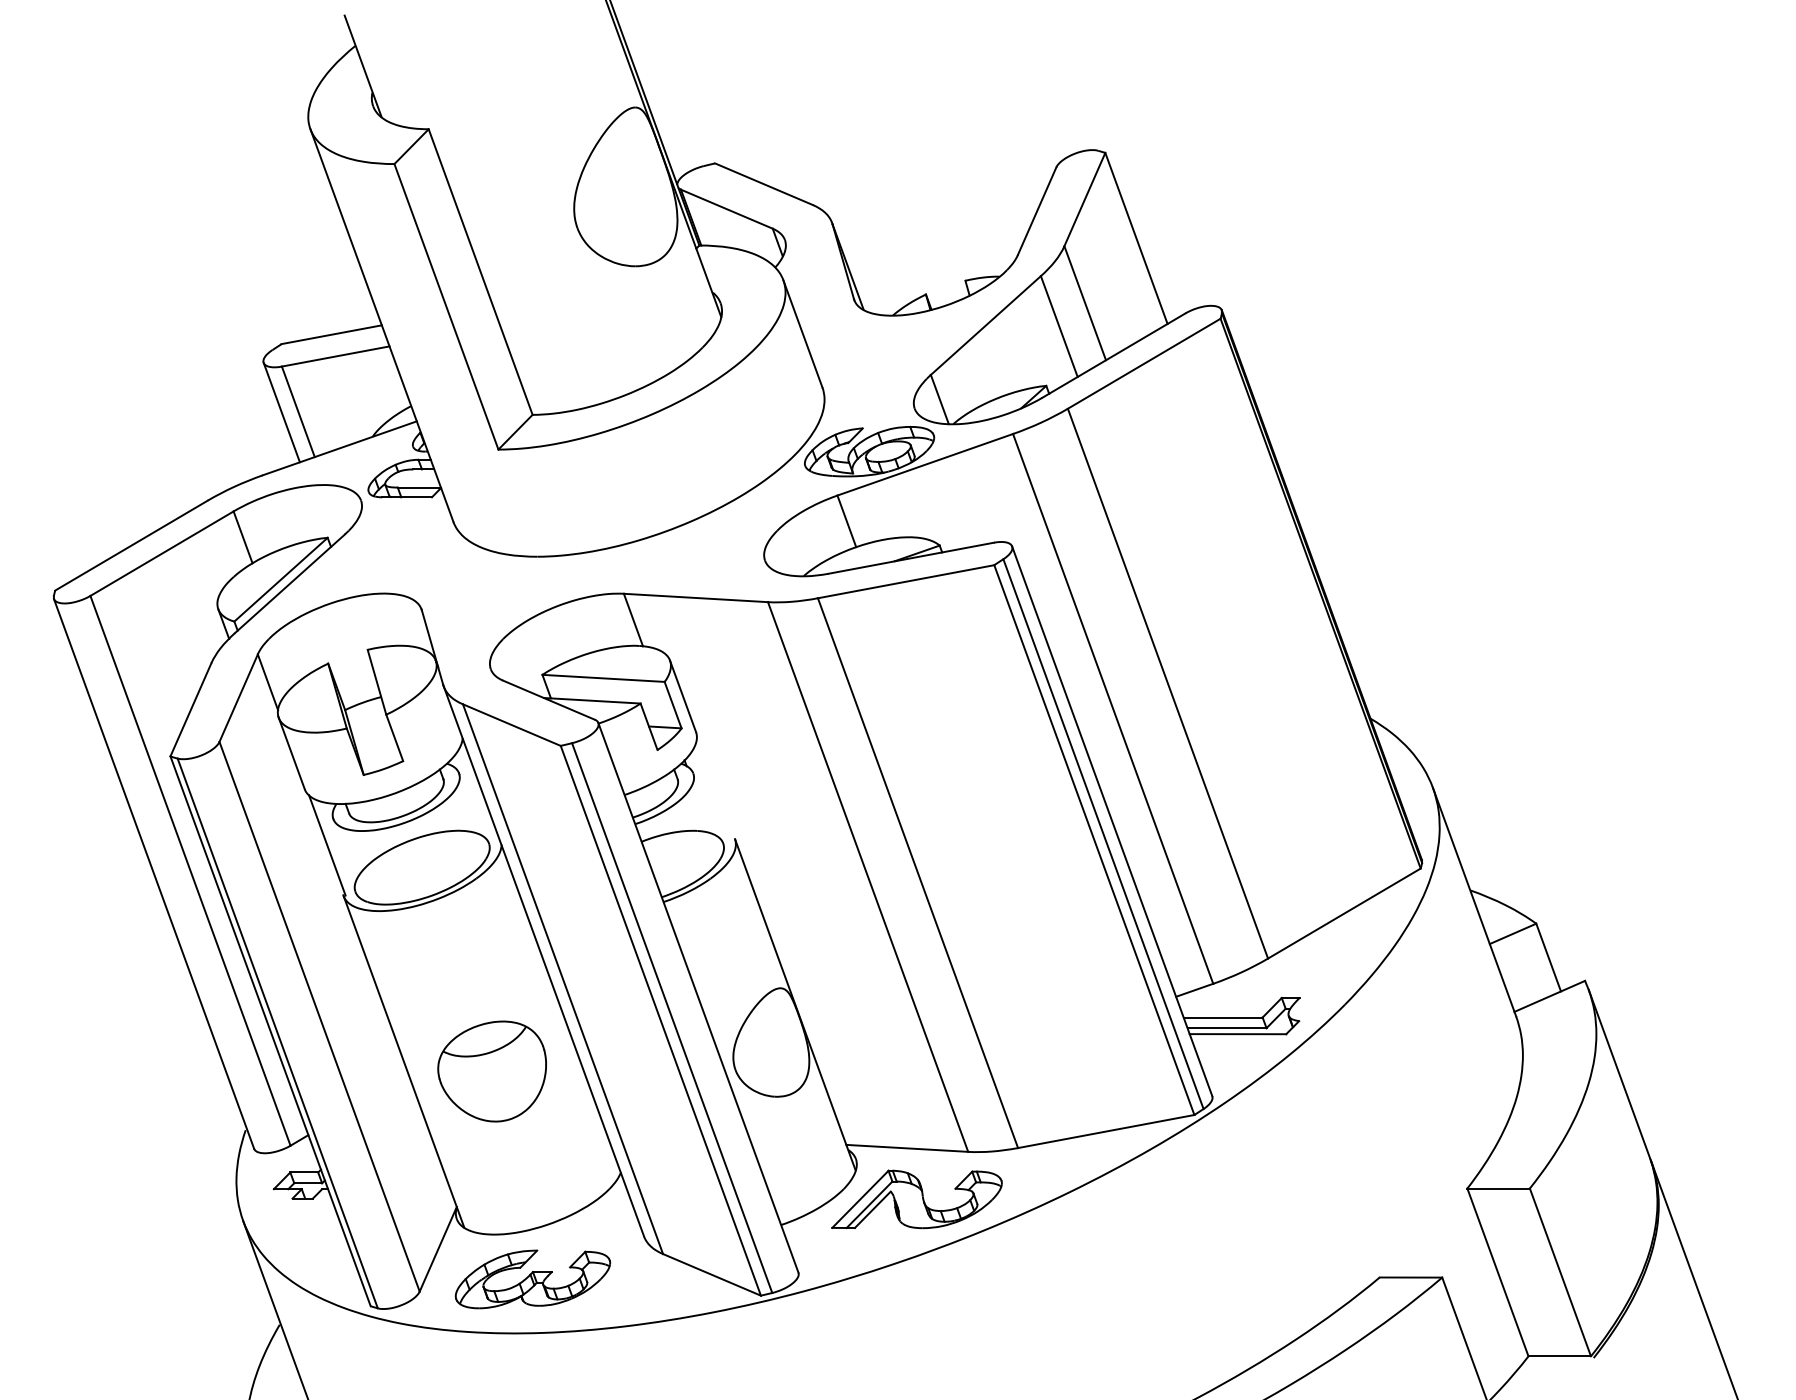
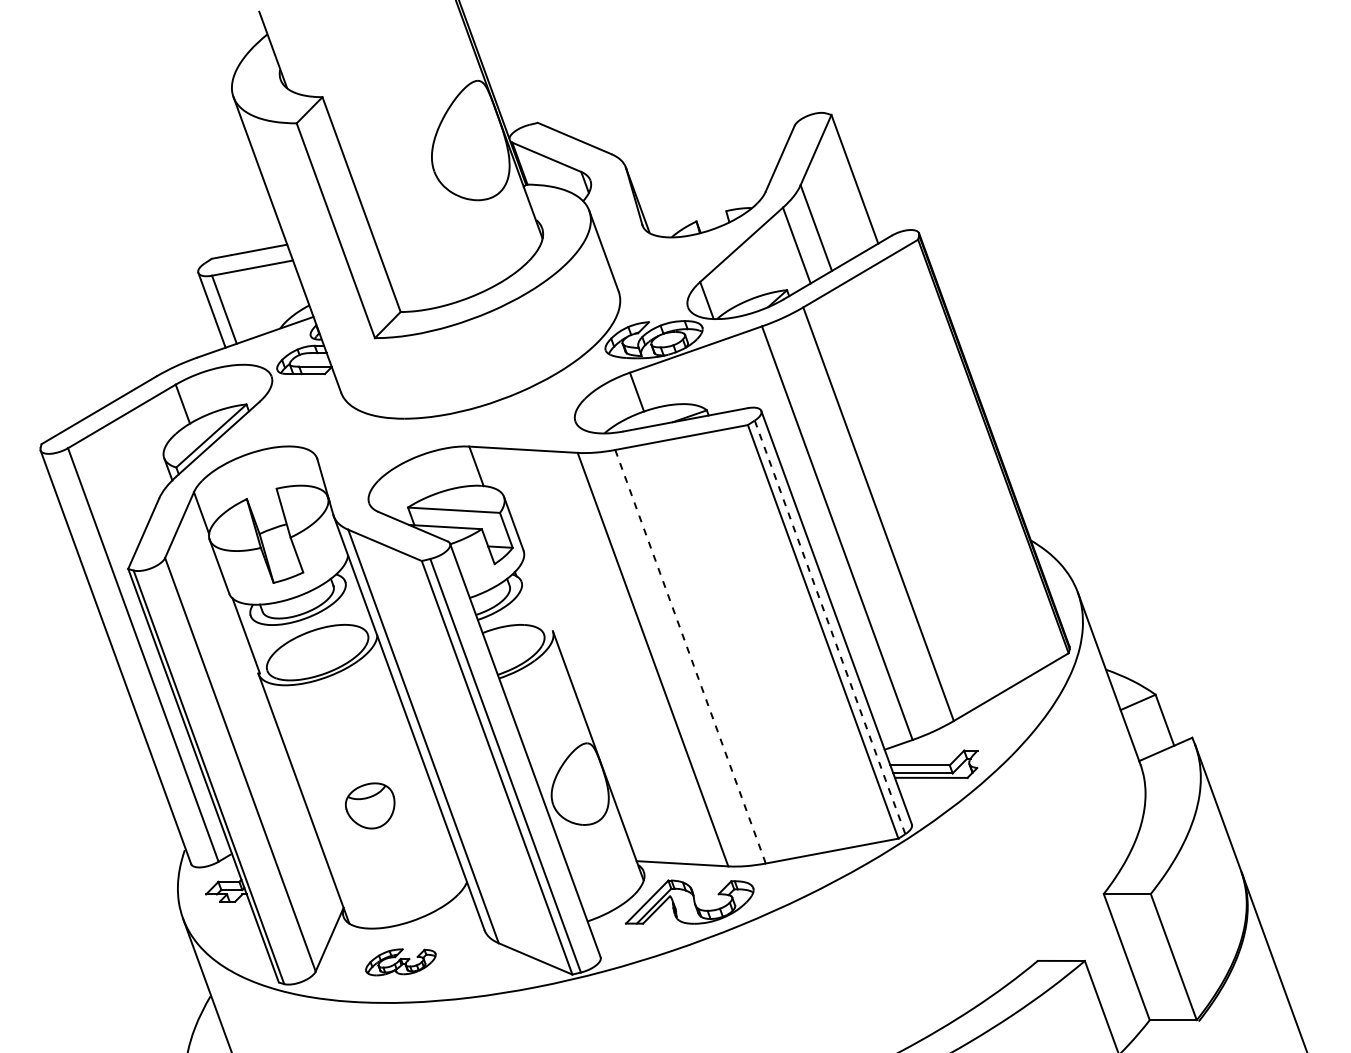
line: (1103, 834) -> (830, 627), solid -> dashed
line: (918, 873) -> (690, 657), solid -> dashed
part: (491, 1071) -> (369, 805), size x0.6
part: (532, 1279) -> (400, 962), size x0.6

